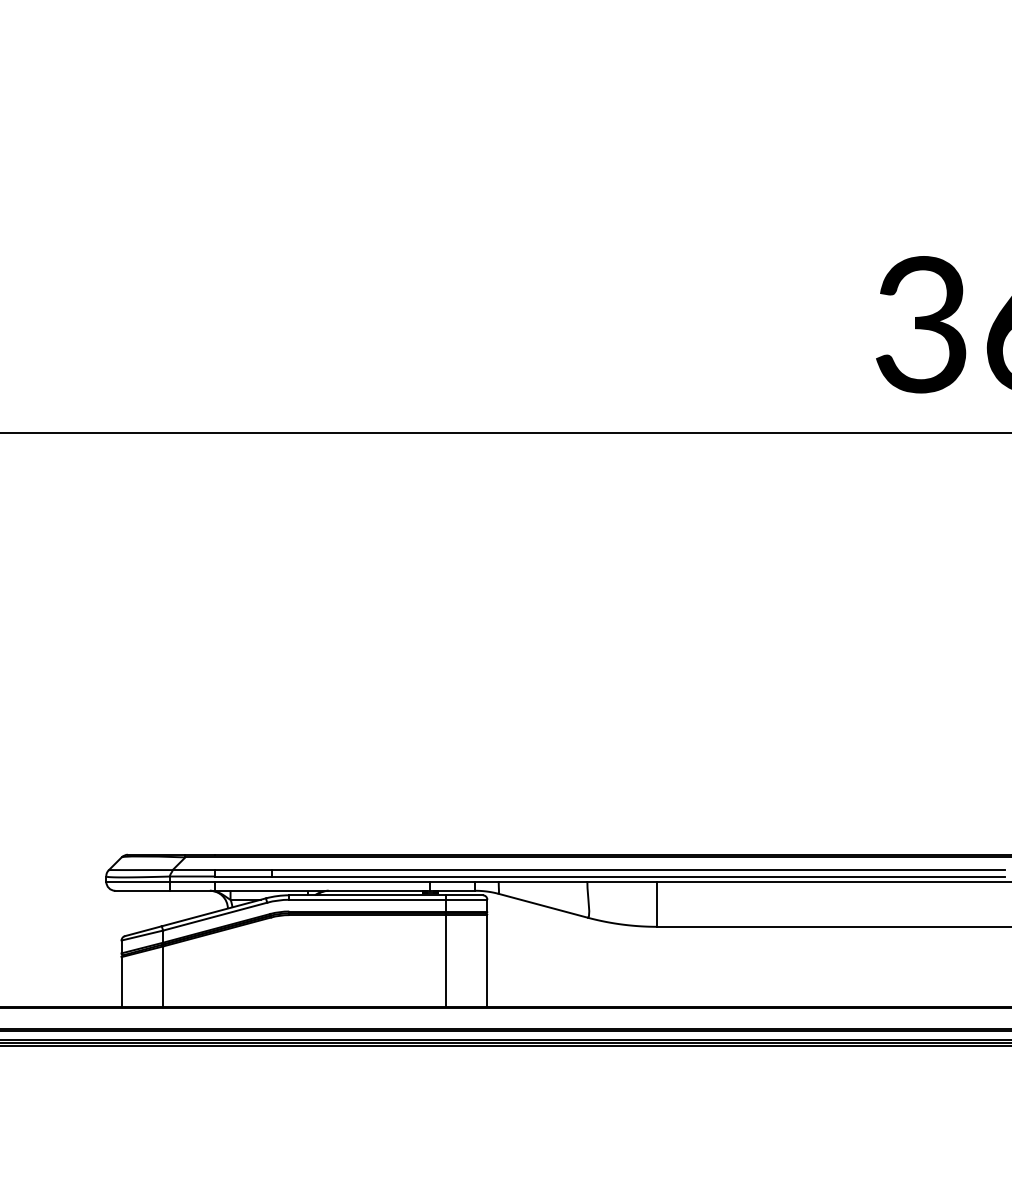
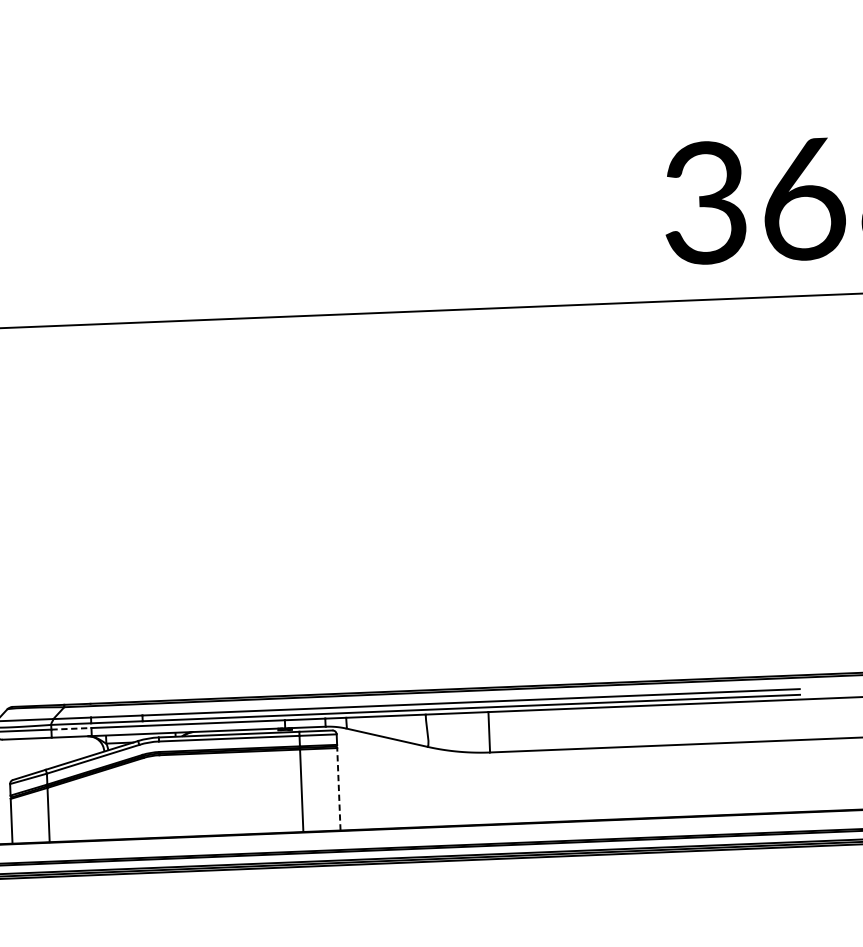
line: (192, 881) -> (71, 728), solid -> dashed
line: (487, 961) -> (339, 789), solid -> dashed

